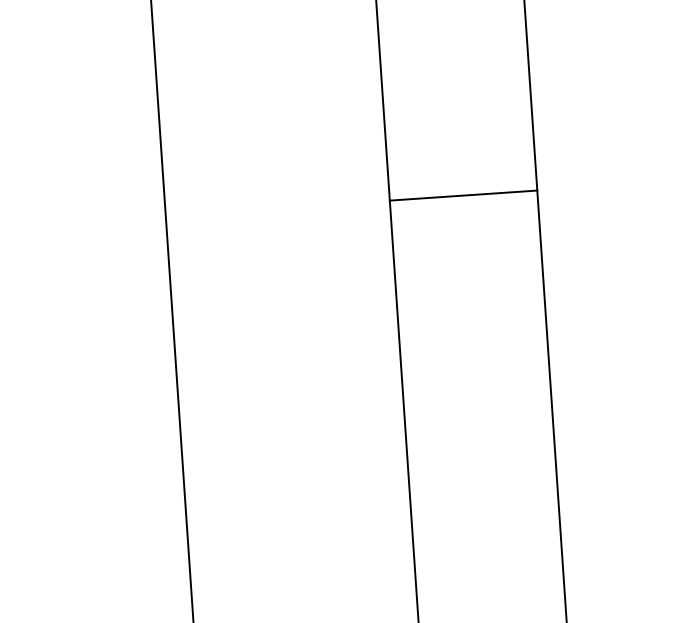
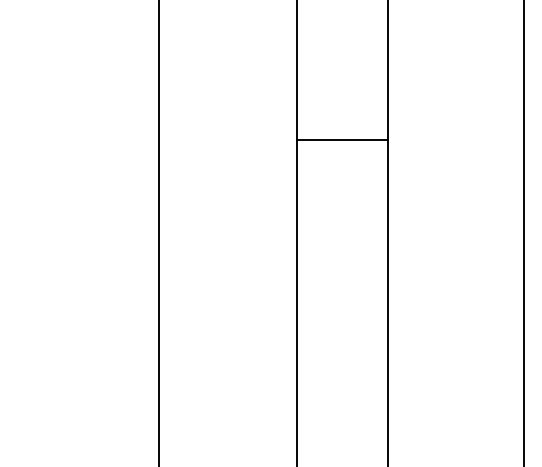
line: (463, 195) -> (342, 140), moved

